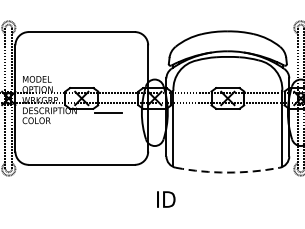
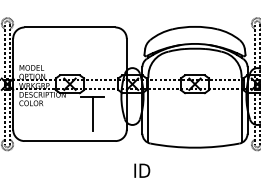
line: (108, 133) -> (92, 114), added
arc: (228, 172) -> (195, 147), dashed -> solid

